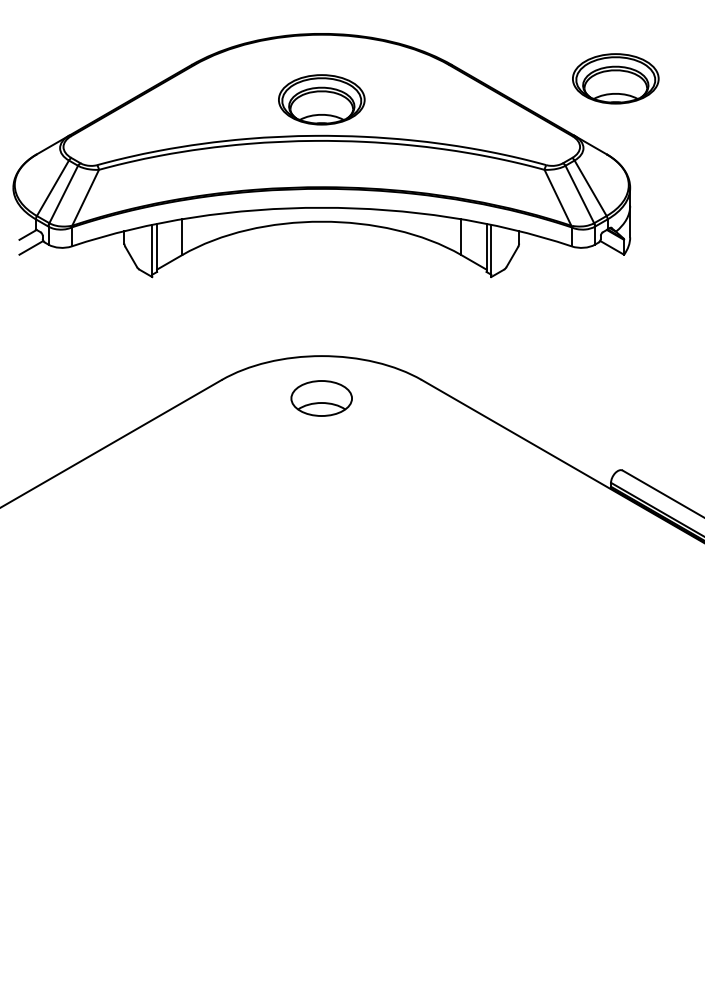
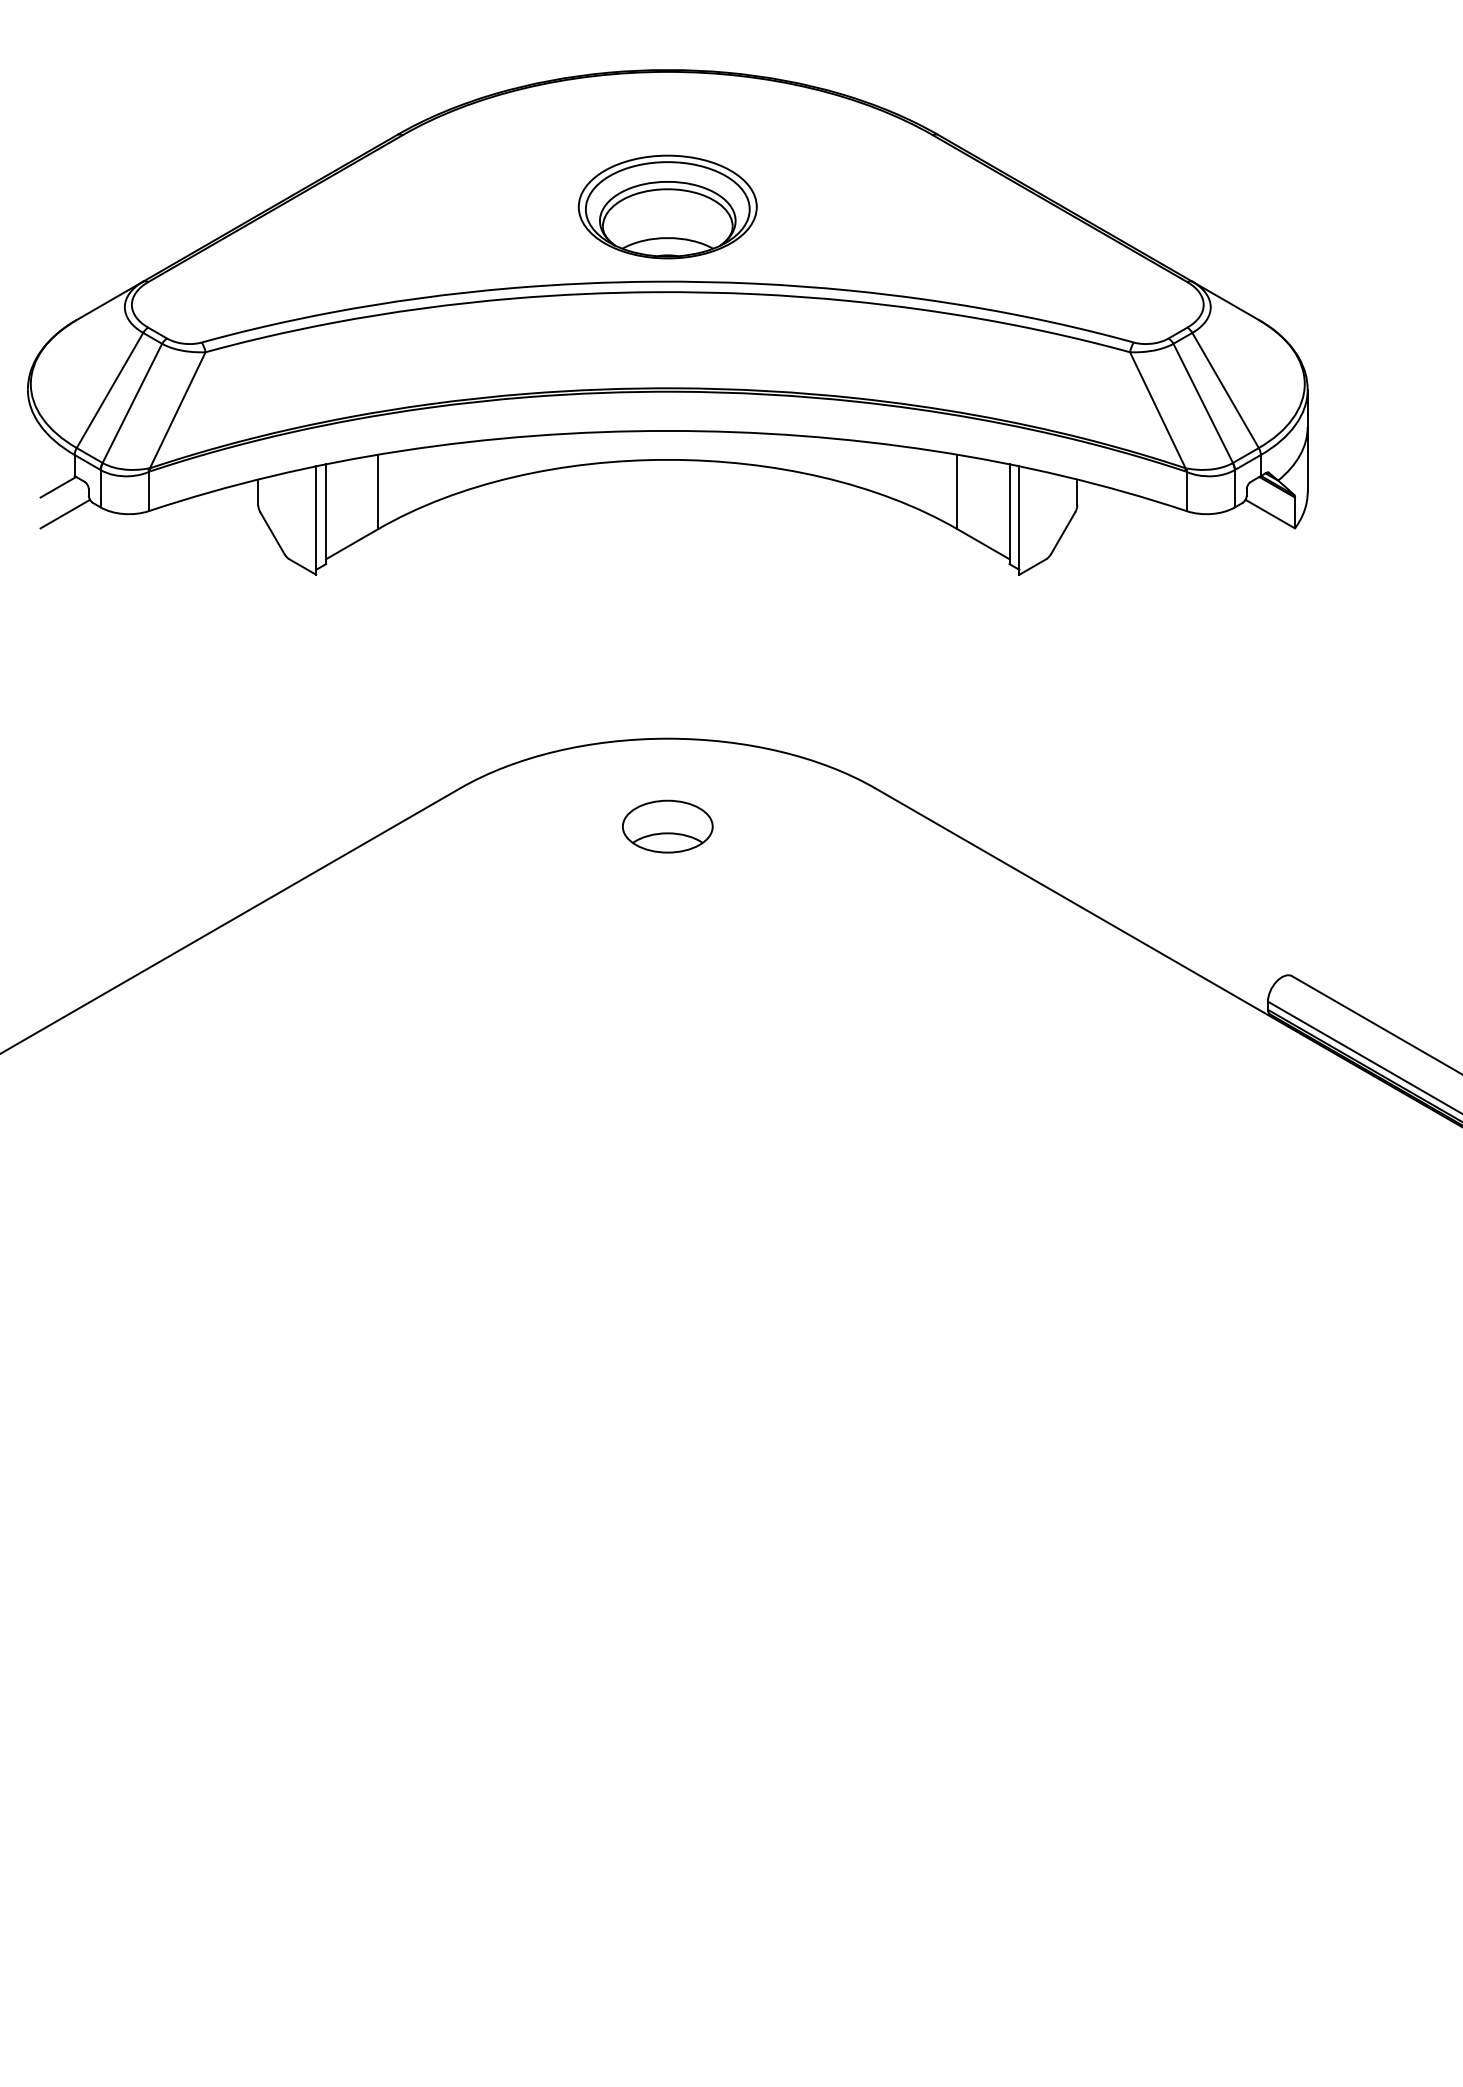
part: (615, 78) -> (1277, 162), removed
part: (321, 398) -> (667, 826), size x0.71

